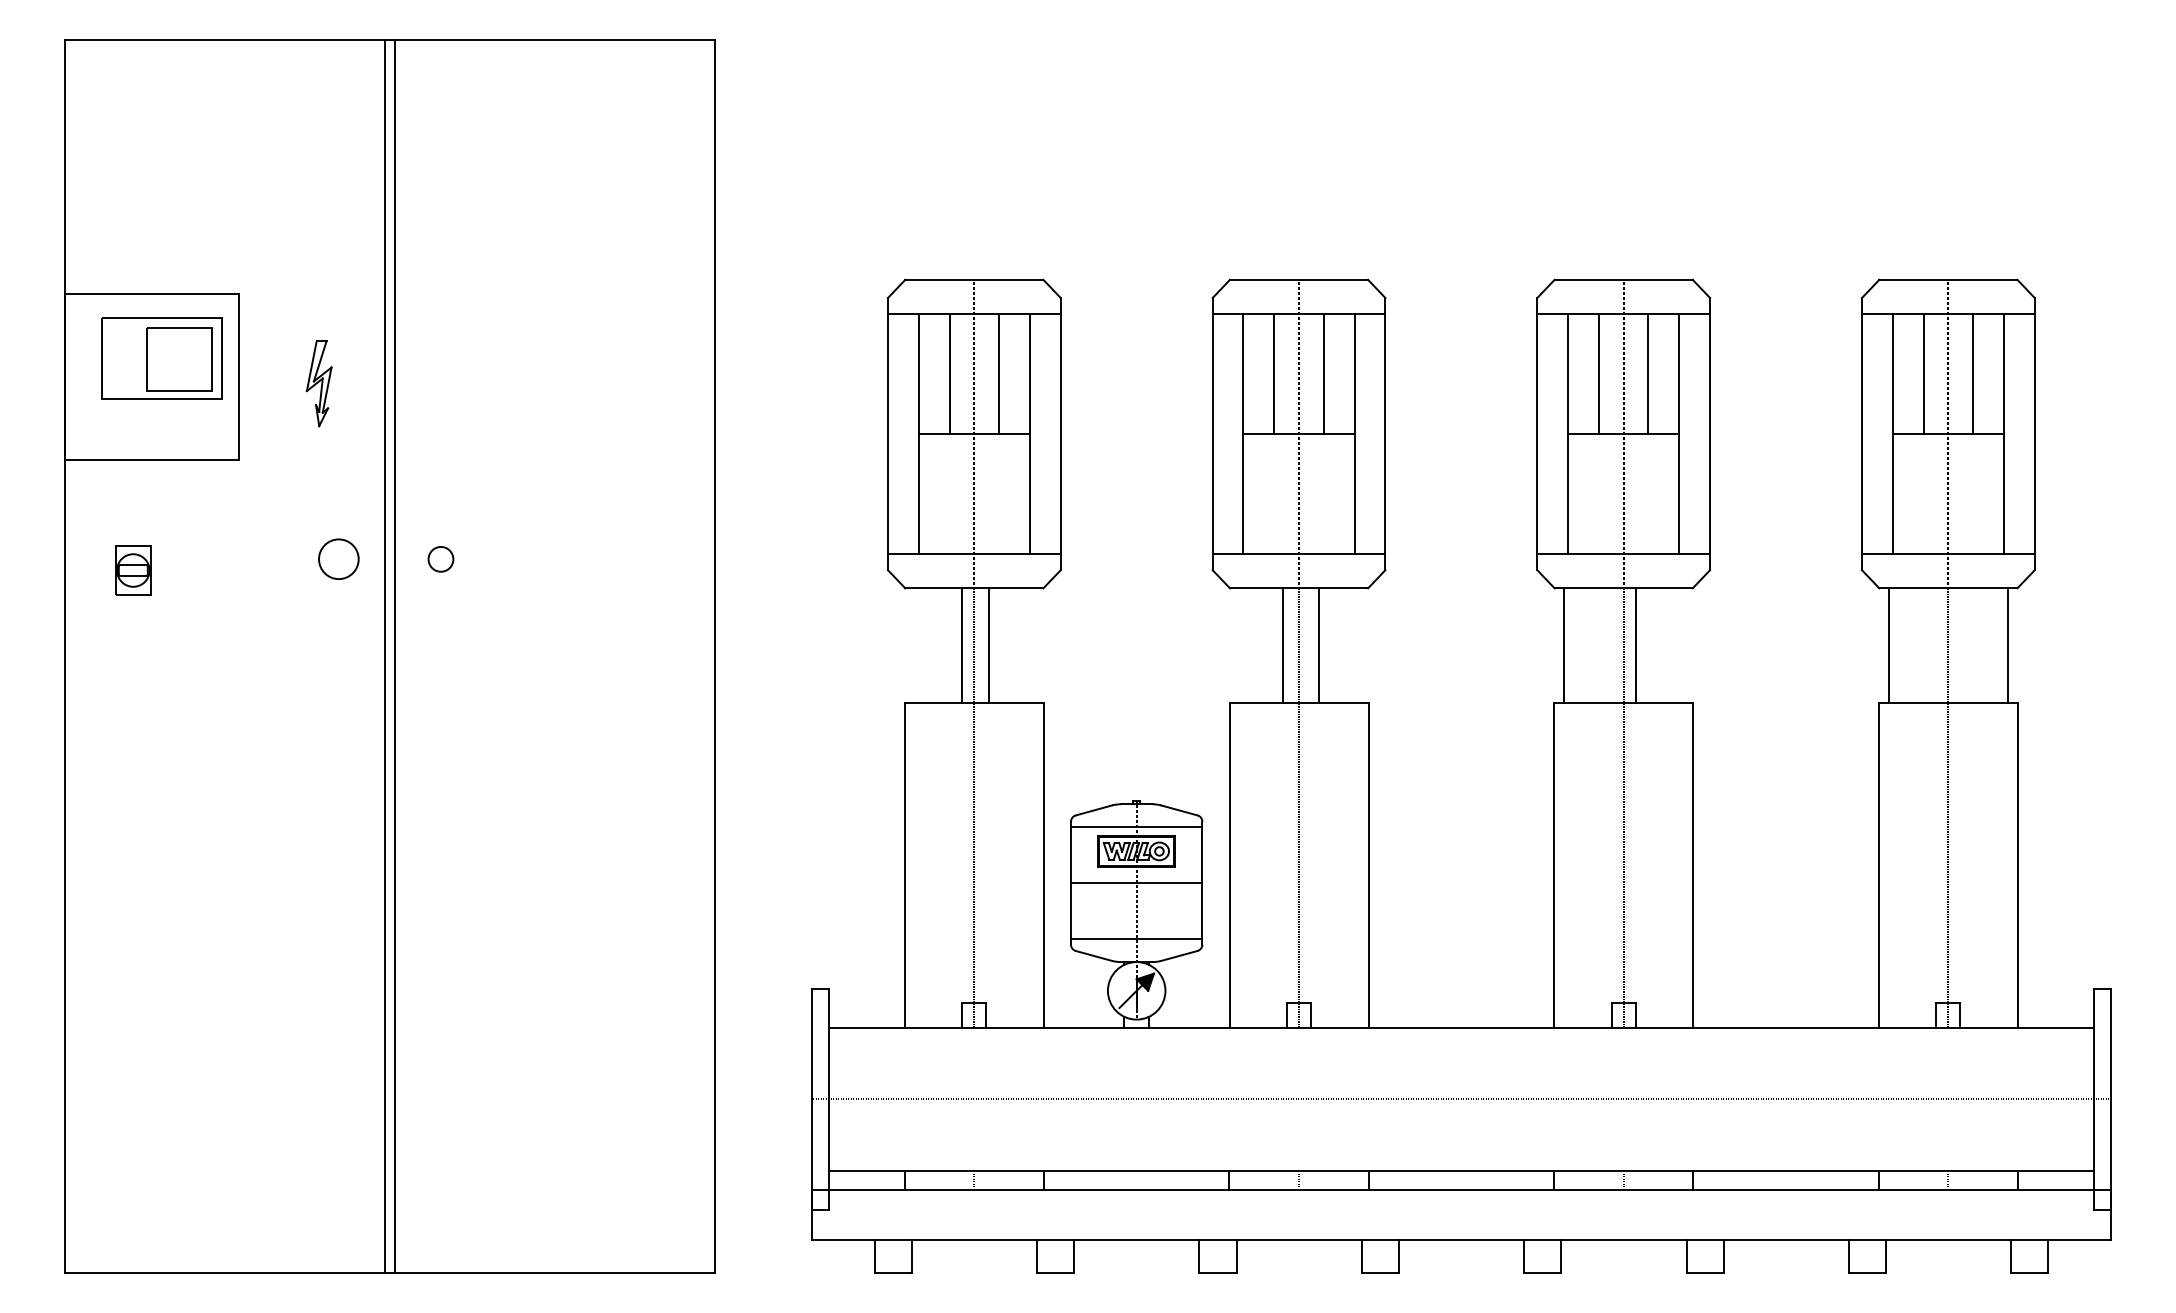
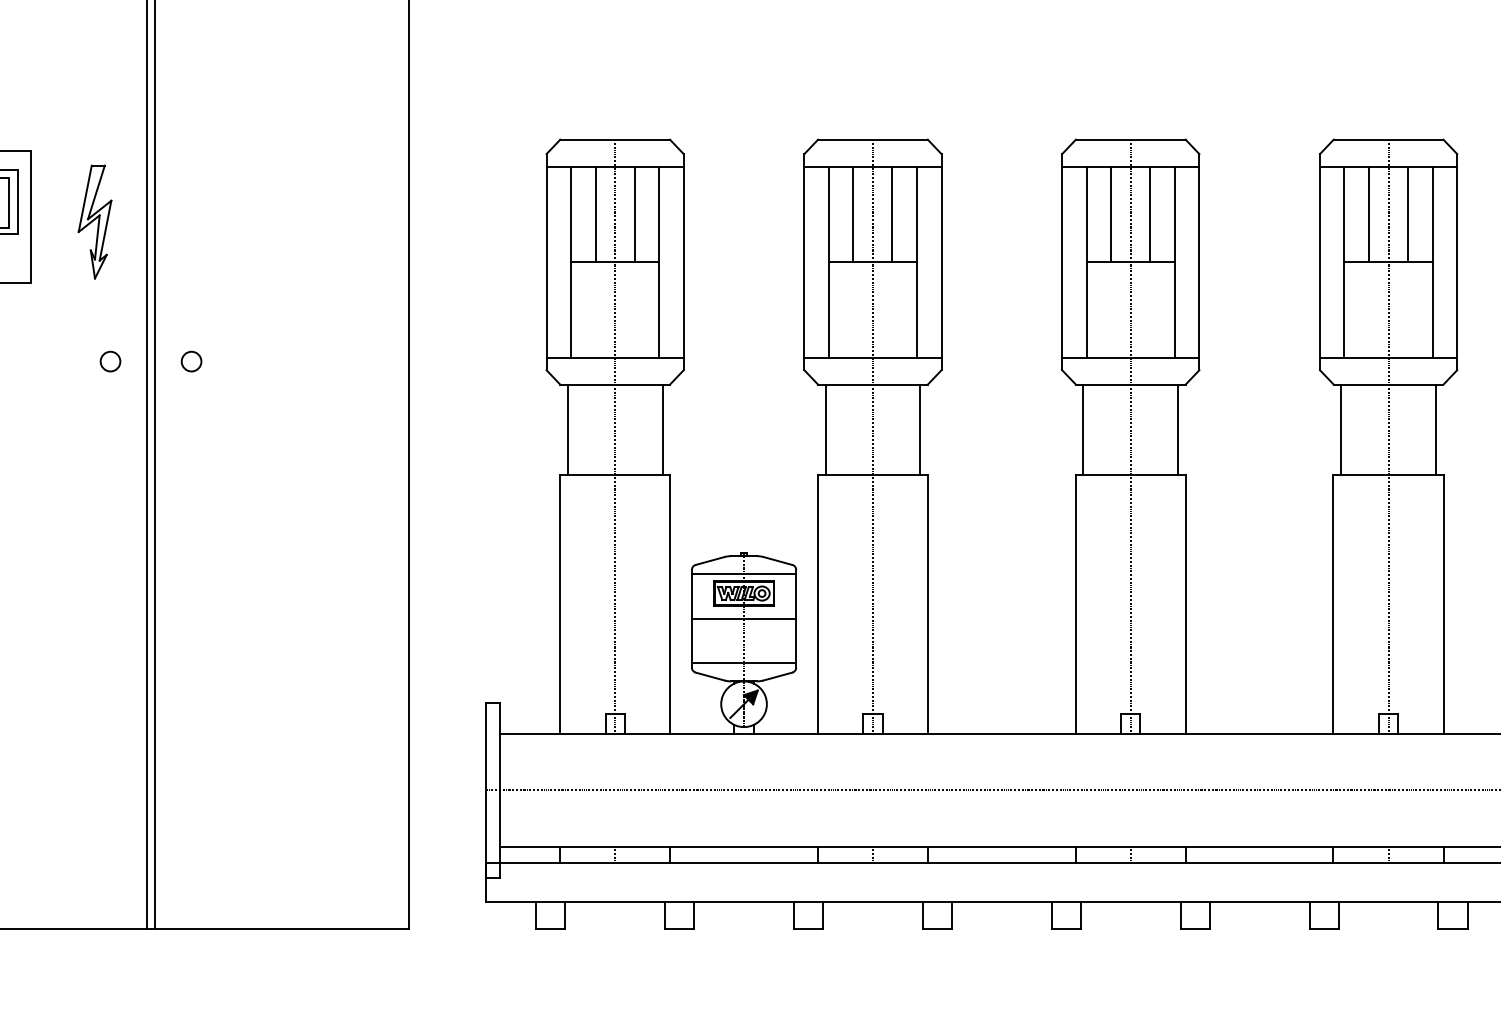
part: (318, 383) -> (94, 221), size x1.67
circle: (338, 559) -> (110, 361), size x0.62
line: (961, 645) -> (567, 430), moved
line: (989, 645) -> (662, 430), moved
line: (1283, 645) -> (825, 430), moved
line: (1318, 645) -> (920, 430), moved
line: (1636, 645) -> (1178, 430), moved

